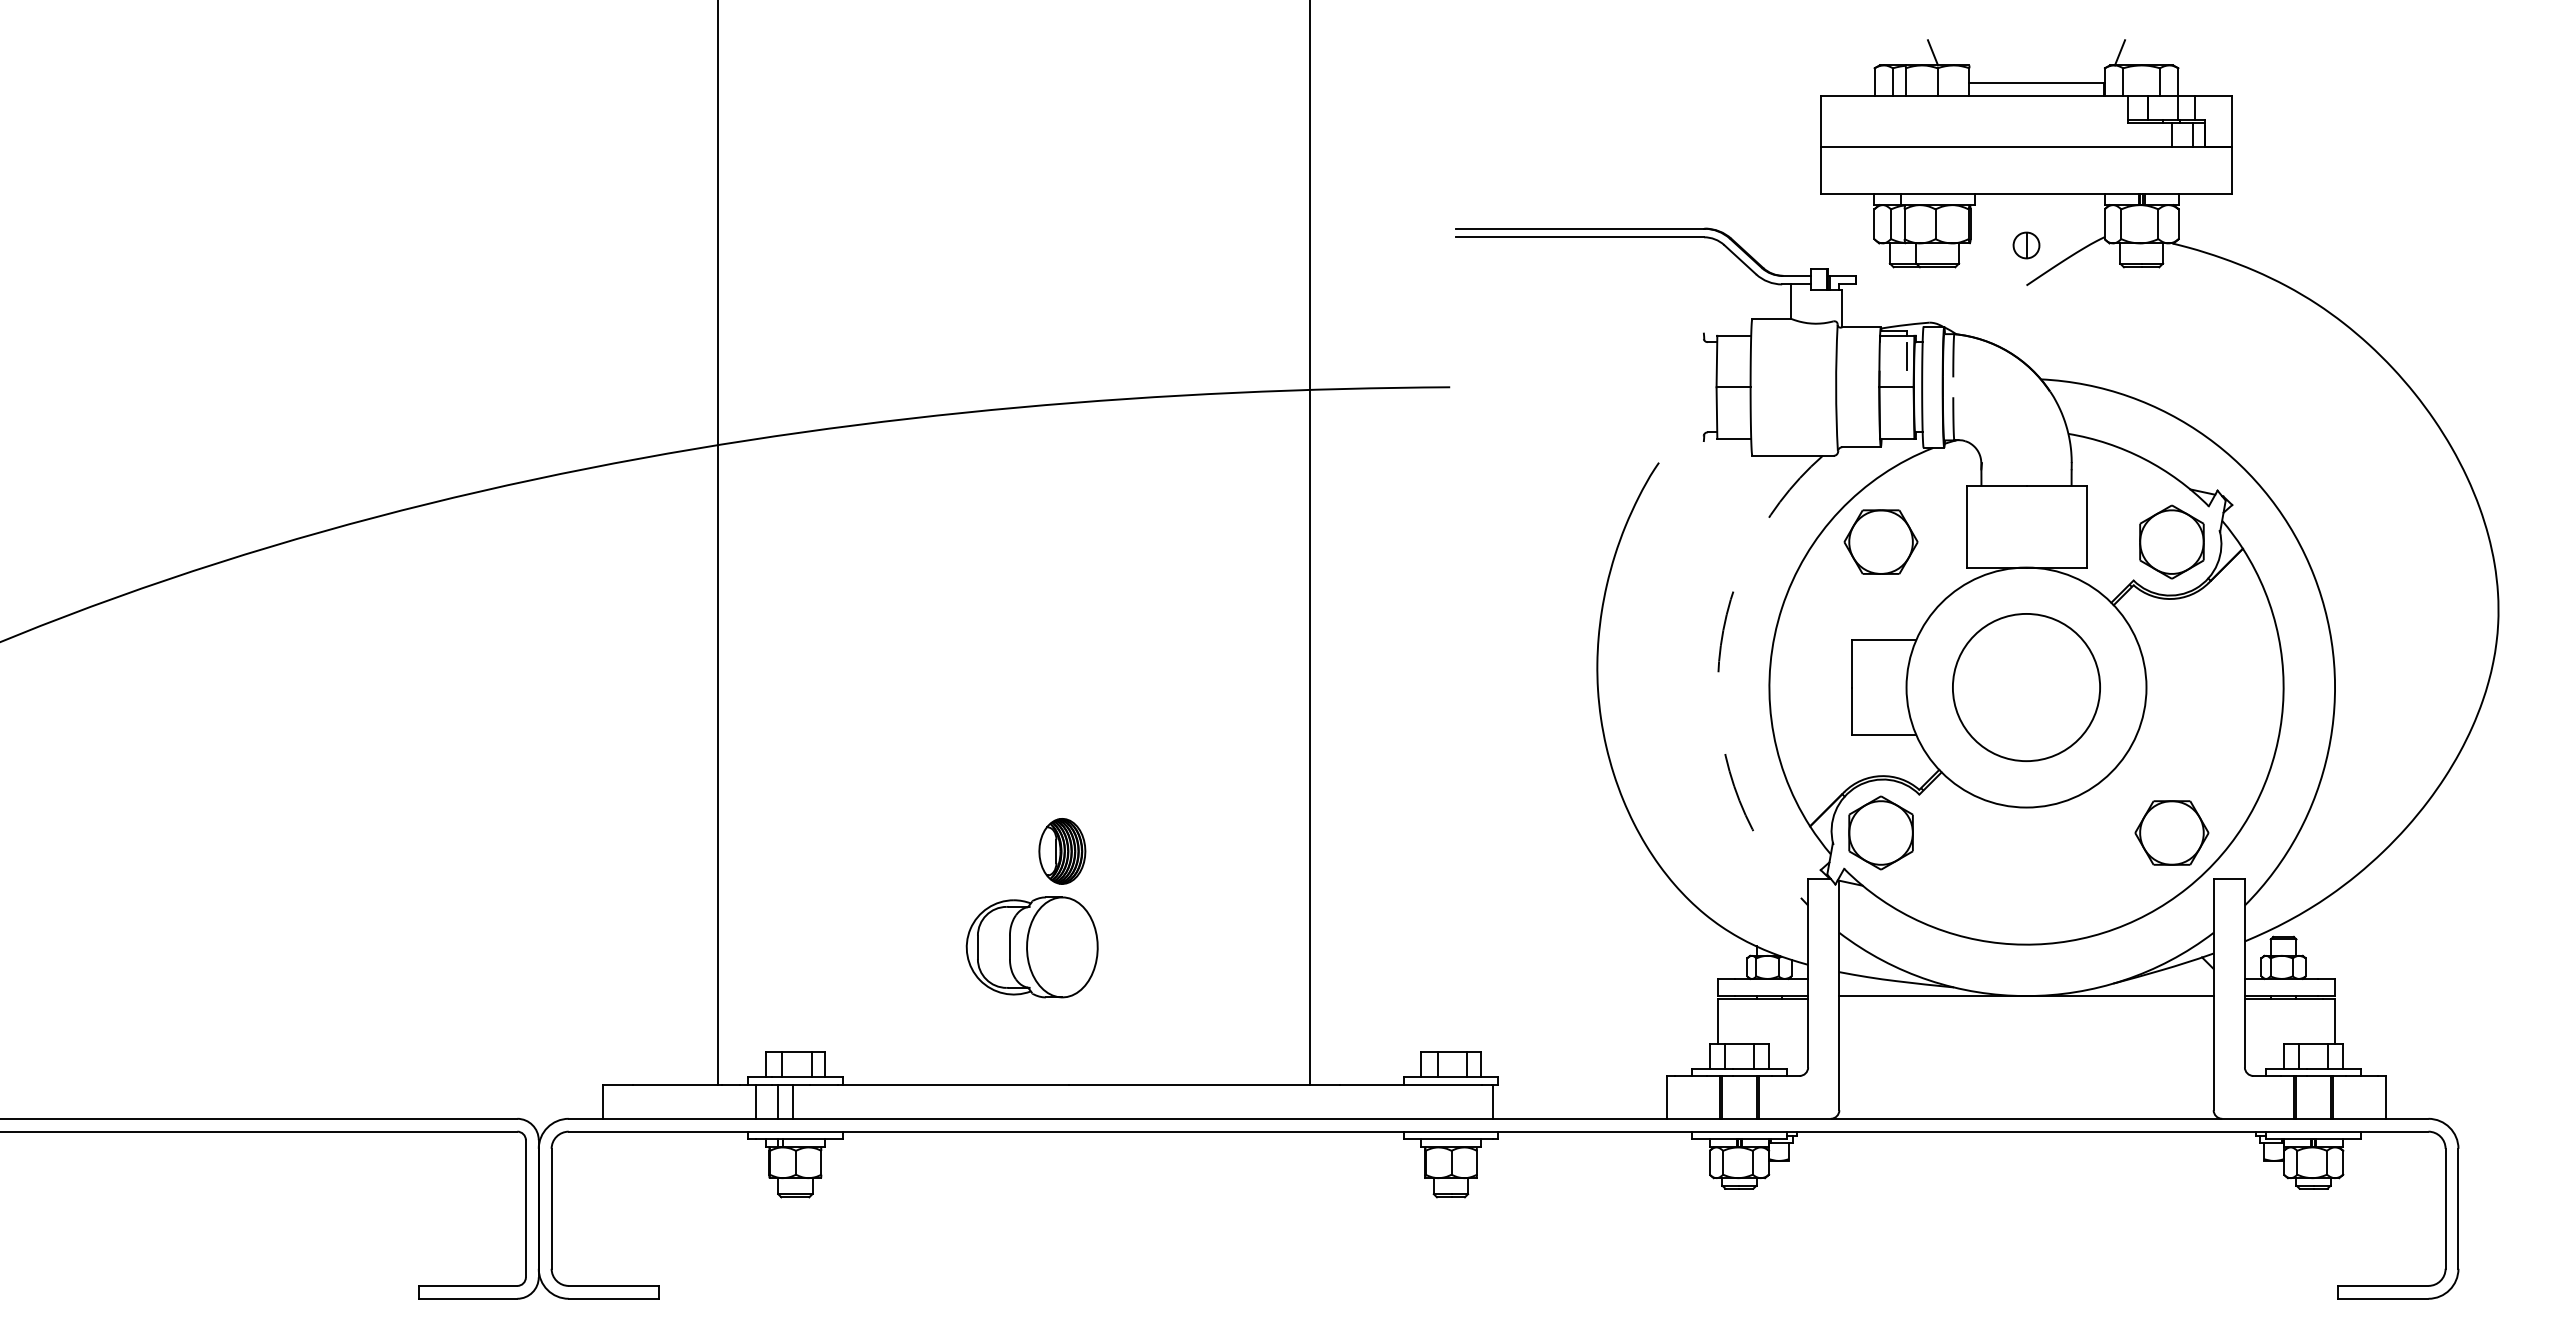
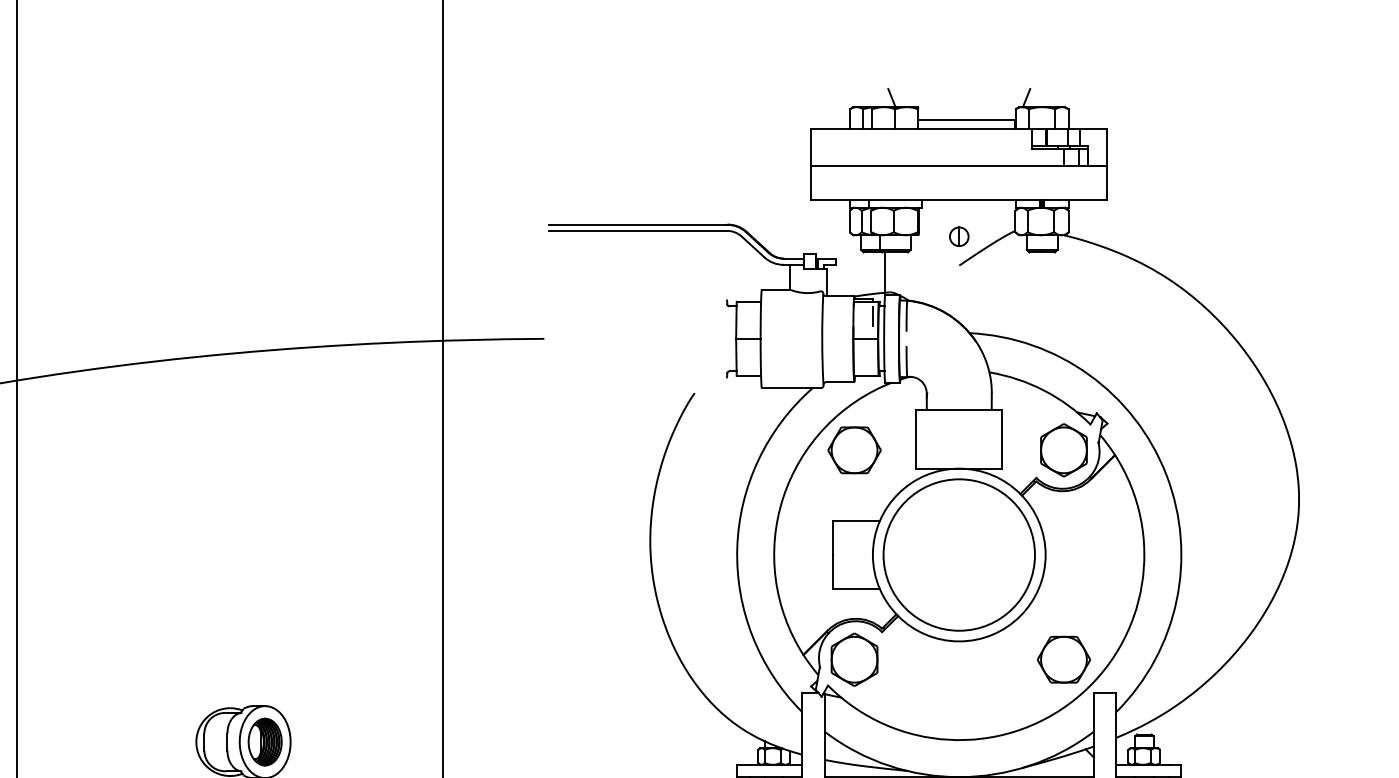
line: (1923, 295) -> (885, 272), added
arc: (1718, 677) -> (737, 547), dashed -> solid
circle: (2026, 687) -> (959, 554), size x1.43
part: (1062, 851) -> (265, 742), moved

